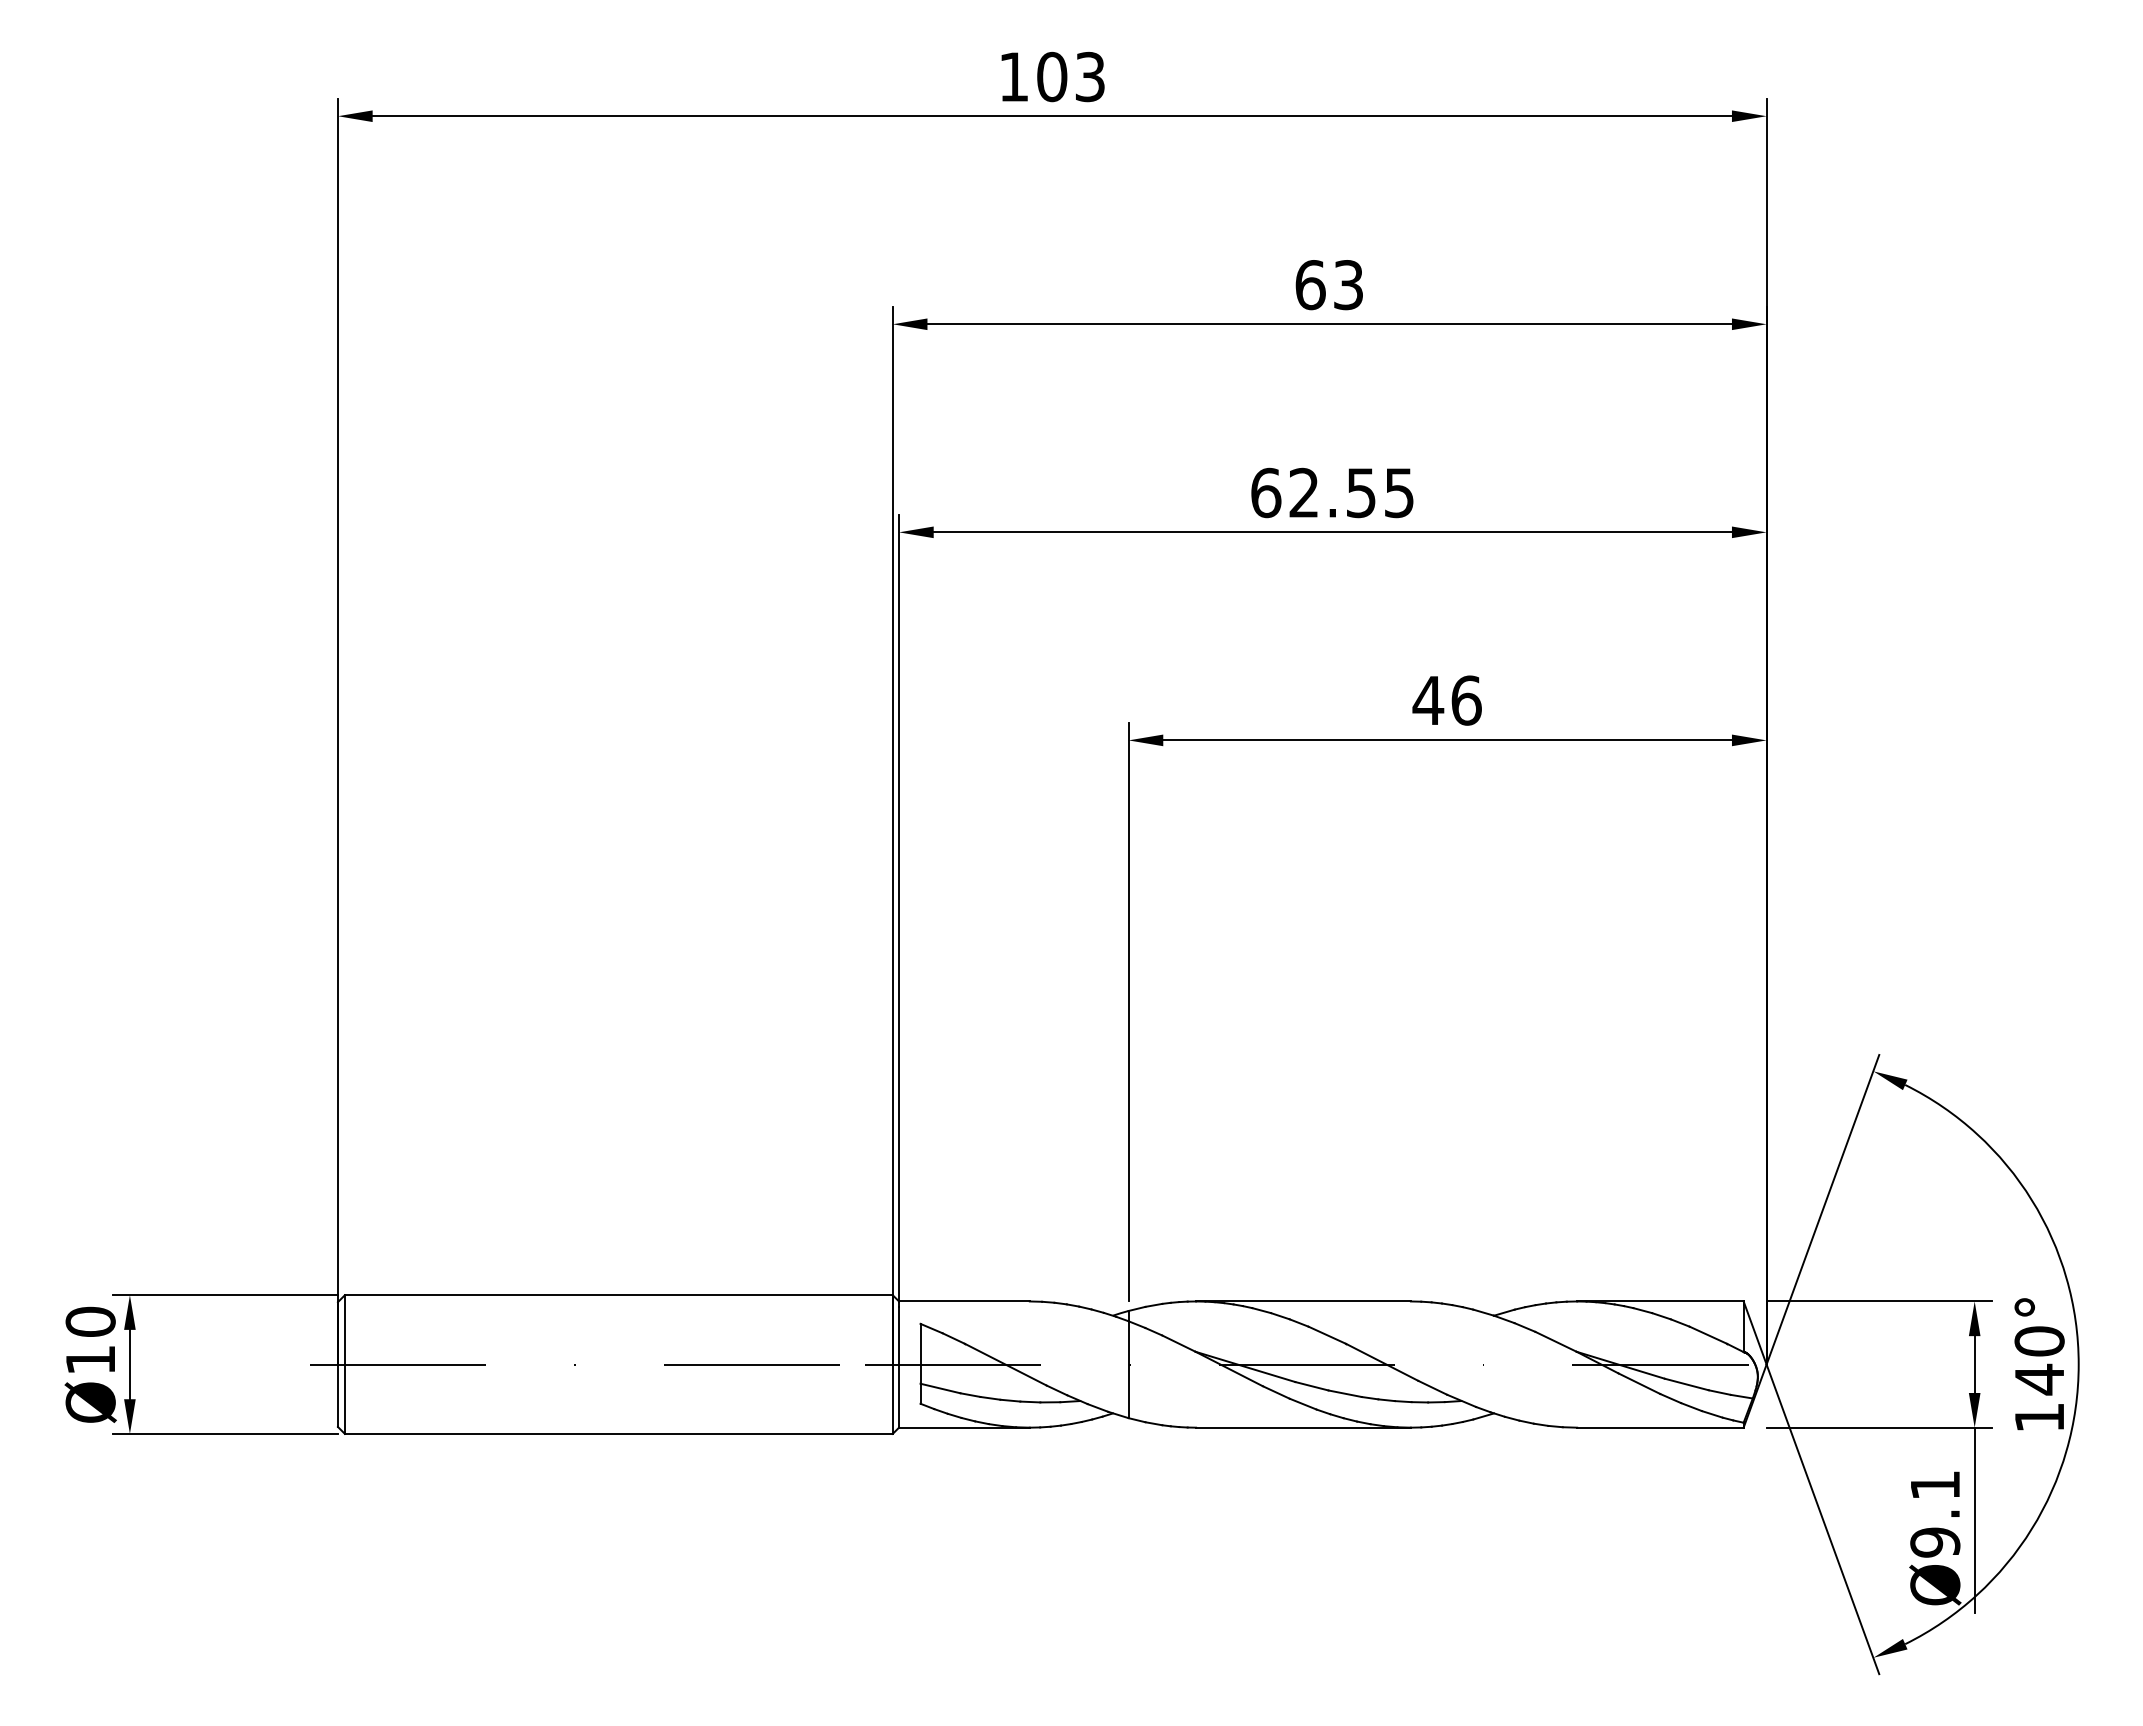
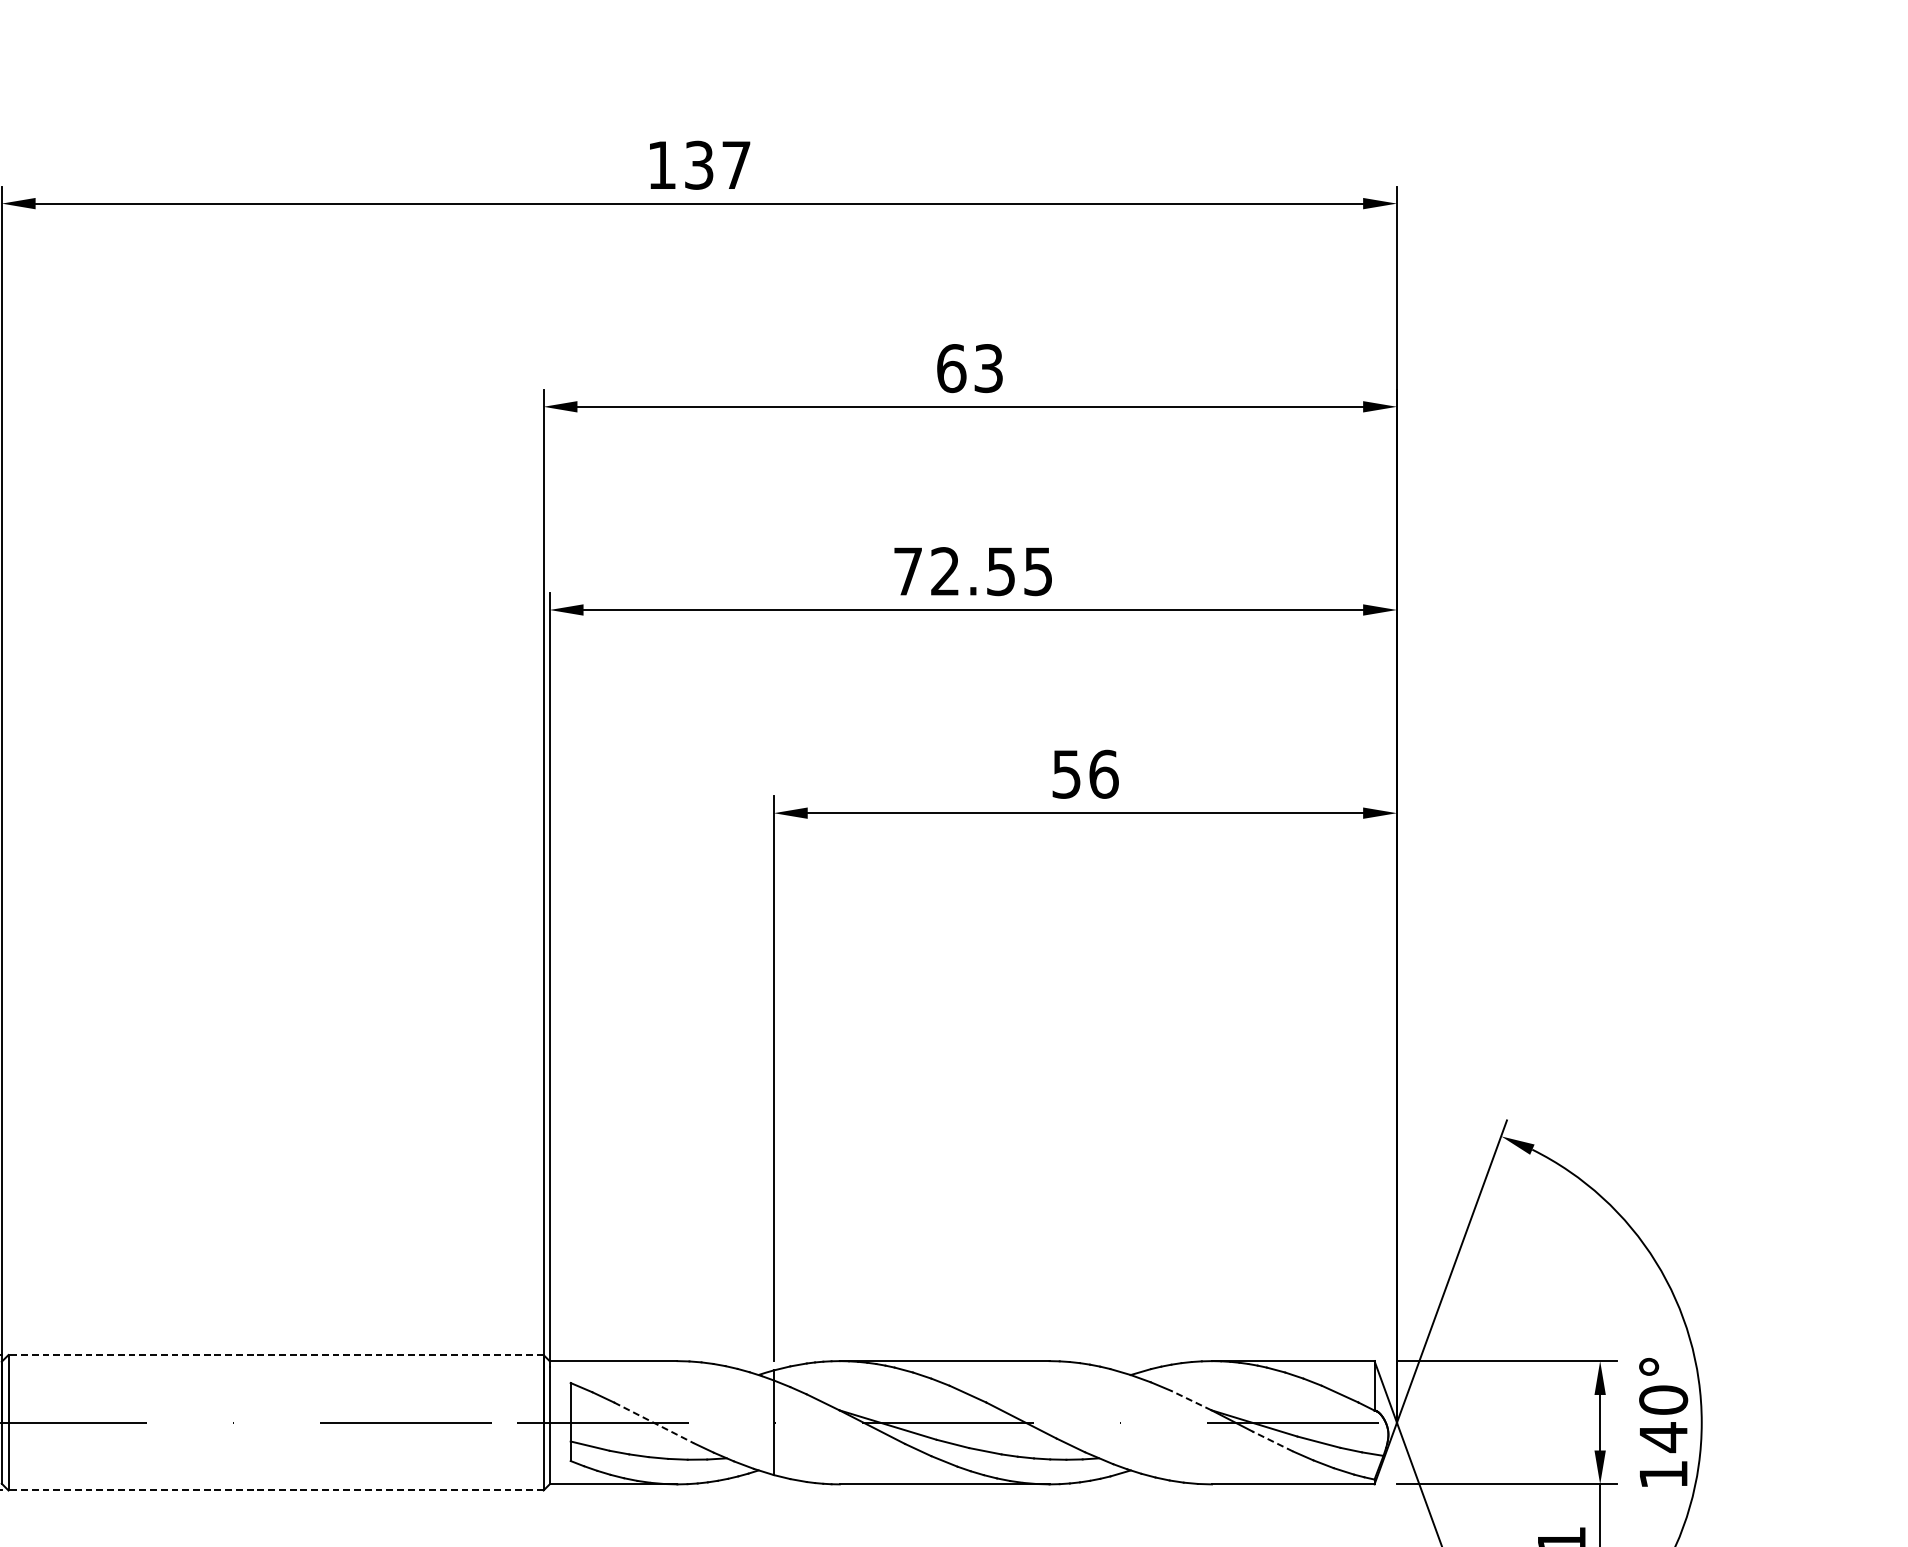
text: (1070, 76) -> (717, 164), 103 -> 137
text: (1266, 492) -> (908, 571), 62.55 -> 72.55
text: (1428, 700) -> (1066, 774), 46 -> 56
line: (618, 1295) -> (275, 1355), solid -> dashed
line: (1555, 1341) -> (1190, 1400), solid -> dashed
line: (1005, 1364) -> (653, 1422), solid -> dashed
line: (1638, 1383) -> (1271, 1441), solid -> dashed
line: (618, 1433) -> (275, 1490), solid -> dashed

